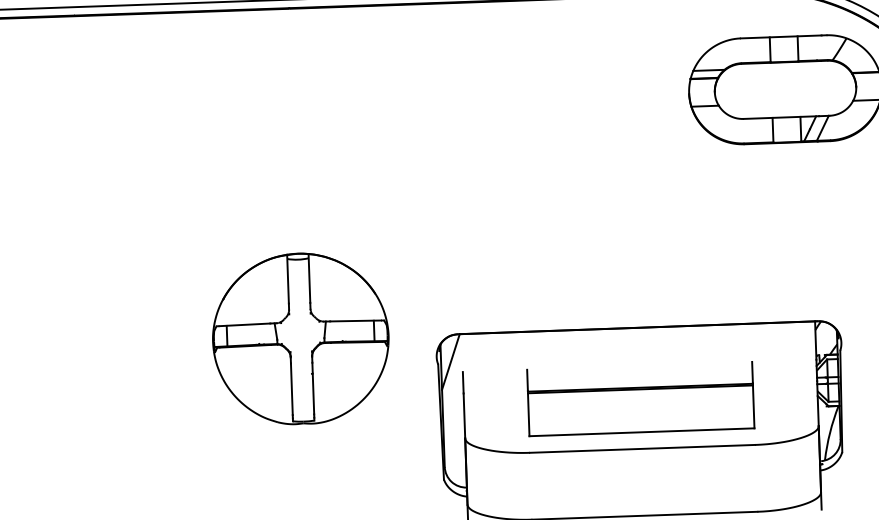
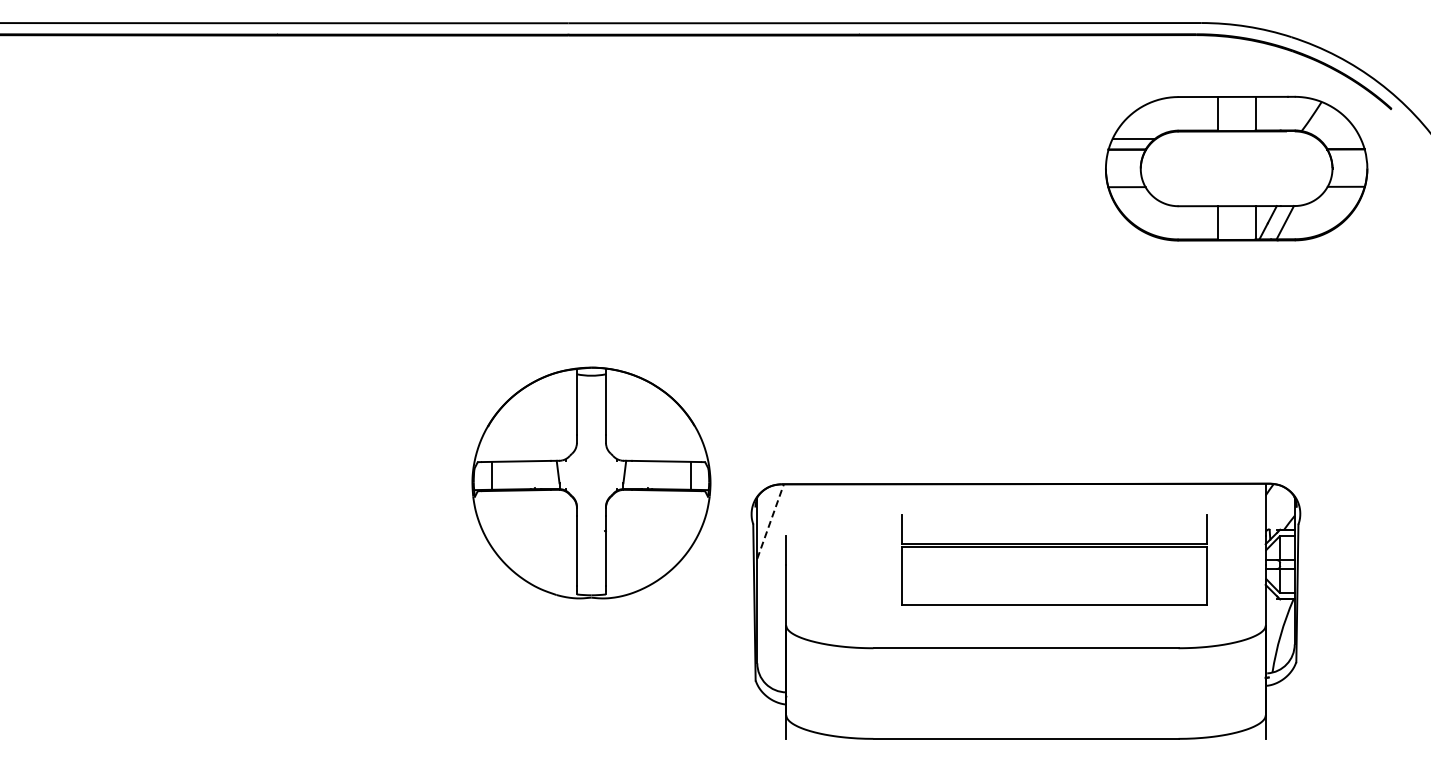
part: (300, 338) -> (591, 482), moved
line: (450, 361) -> (770, 521), solid -> dashed
part: (641, 398) -> (1054, 559), moved

